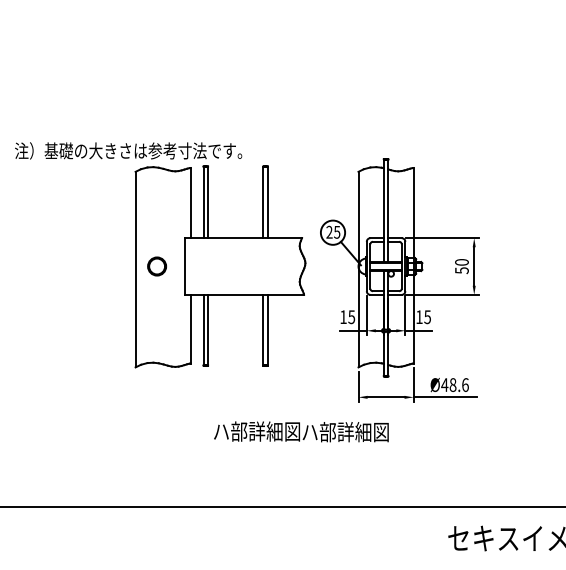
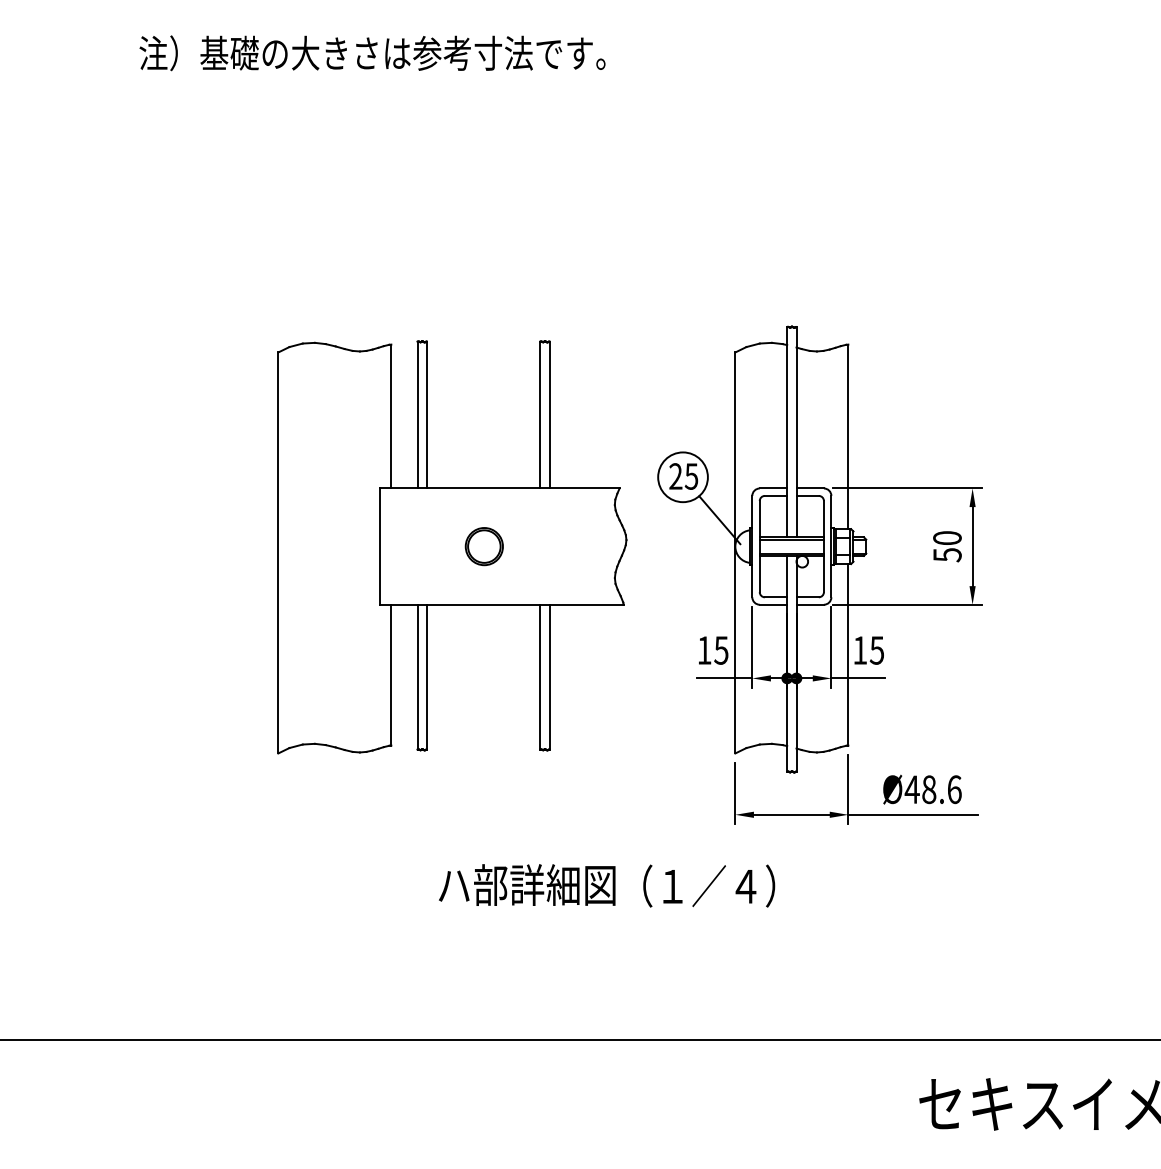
text: (128, 150) -> (372, 52), moved
circle: (157, 266) -> (485, 546), moved
text: (345, 431) -> (708, 884), ハ部詳細図 -> （１／４）

